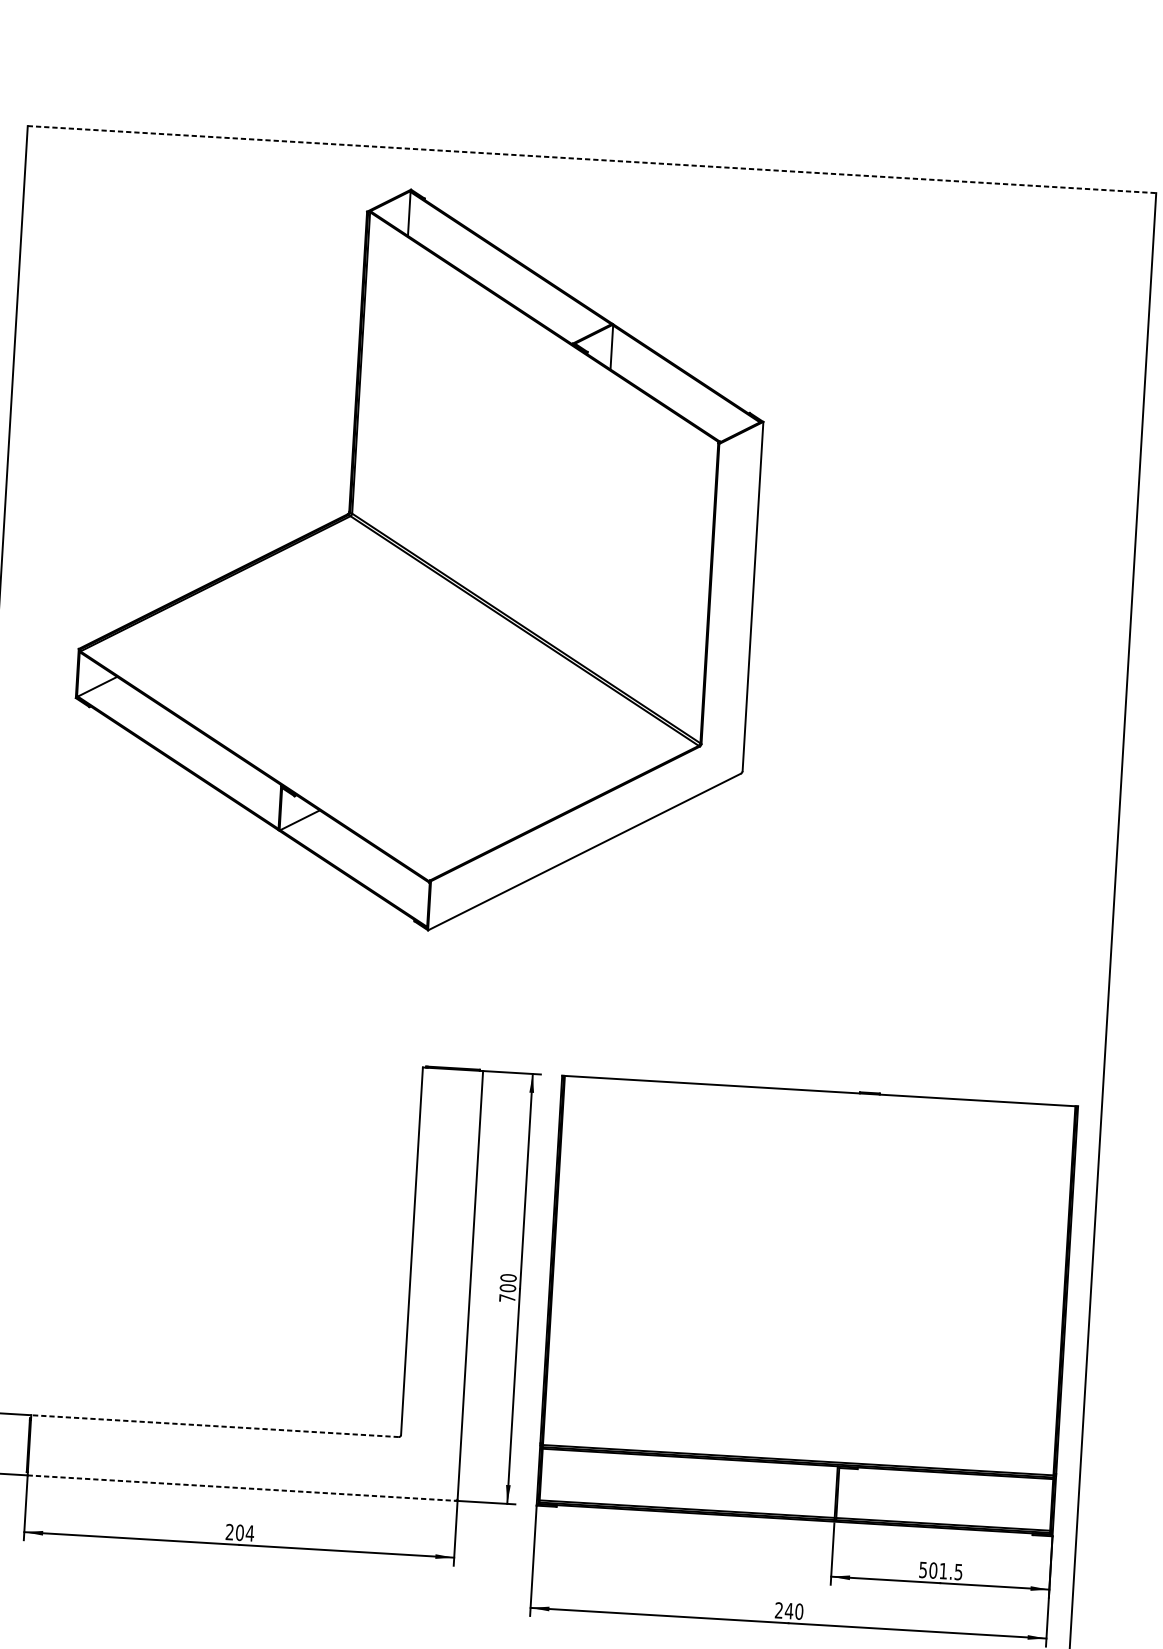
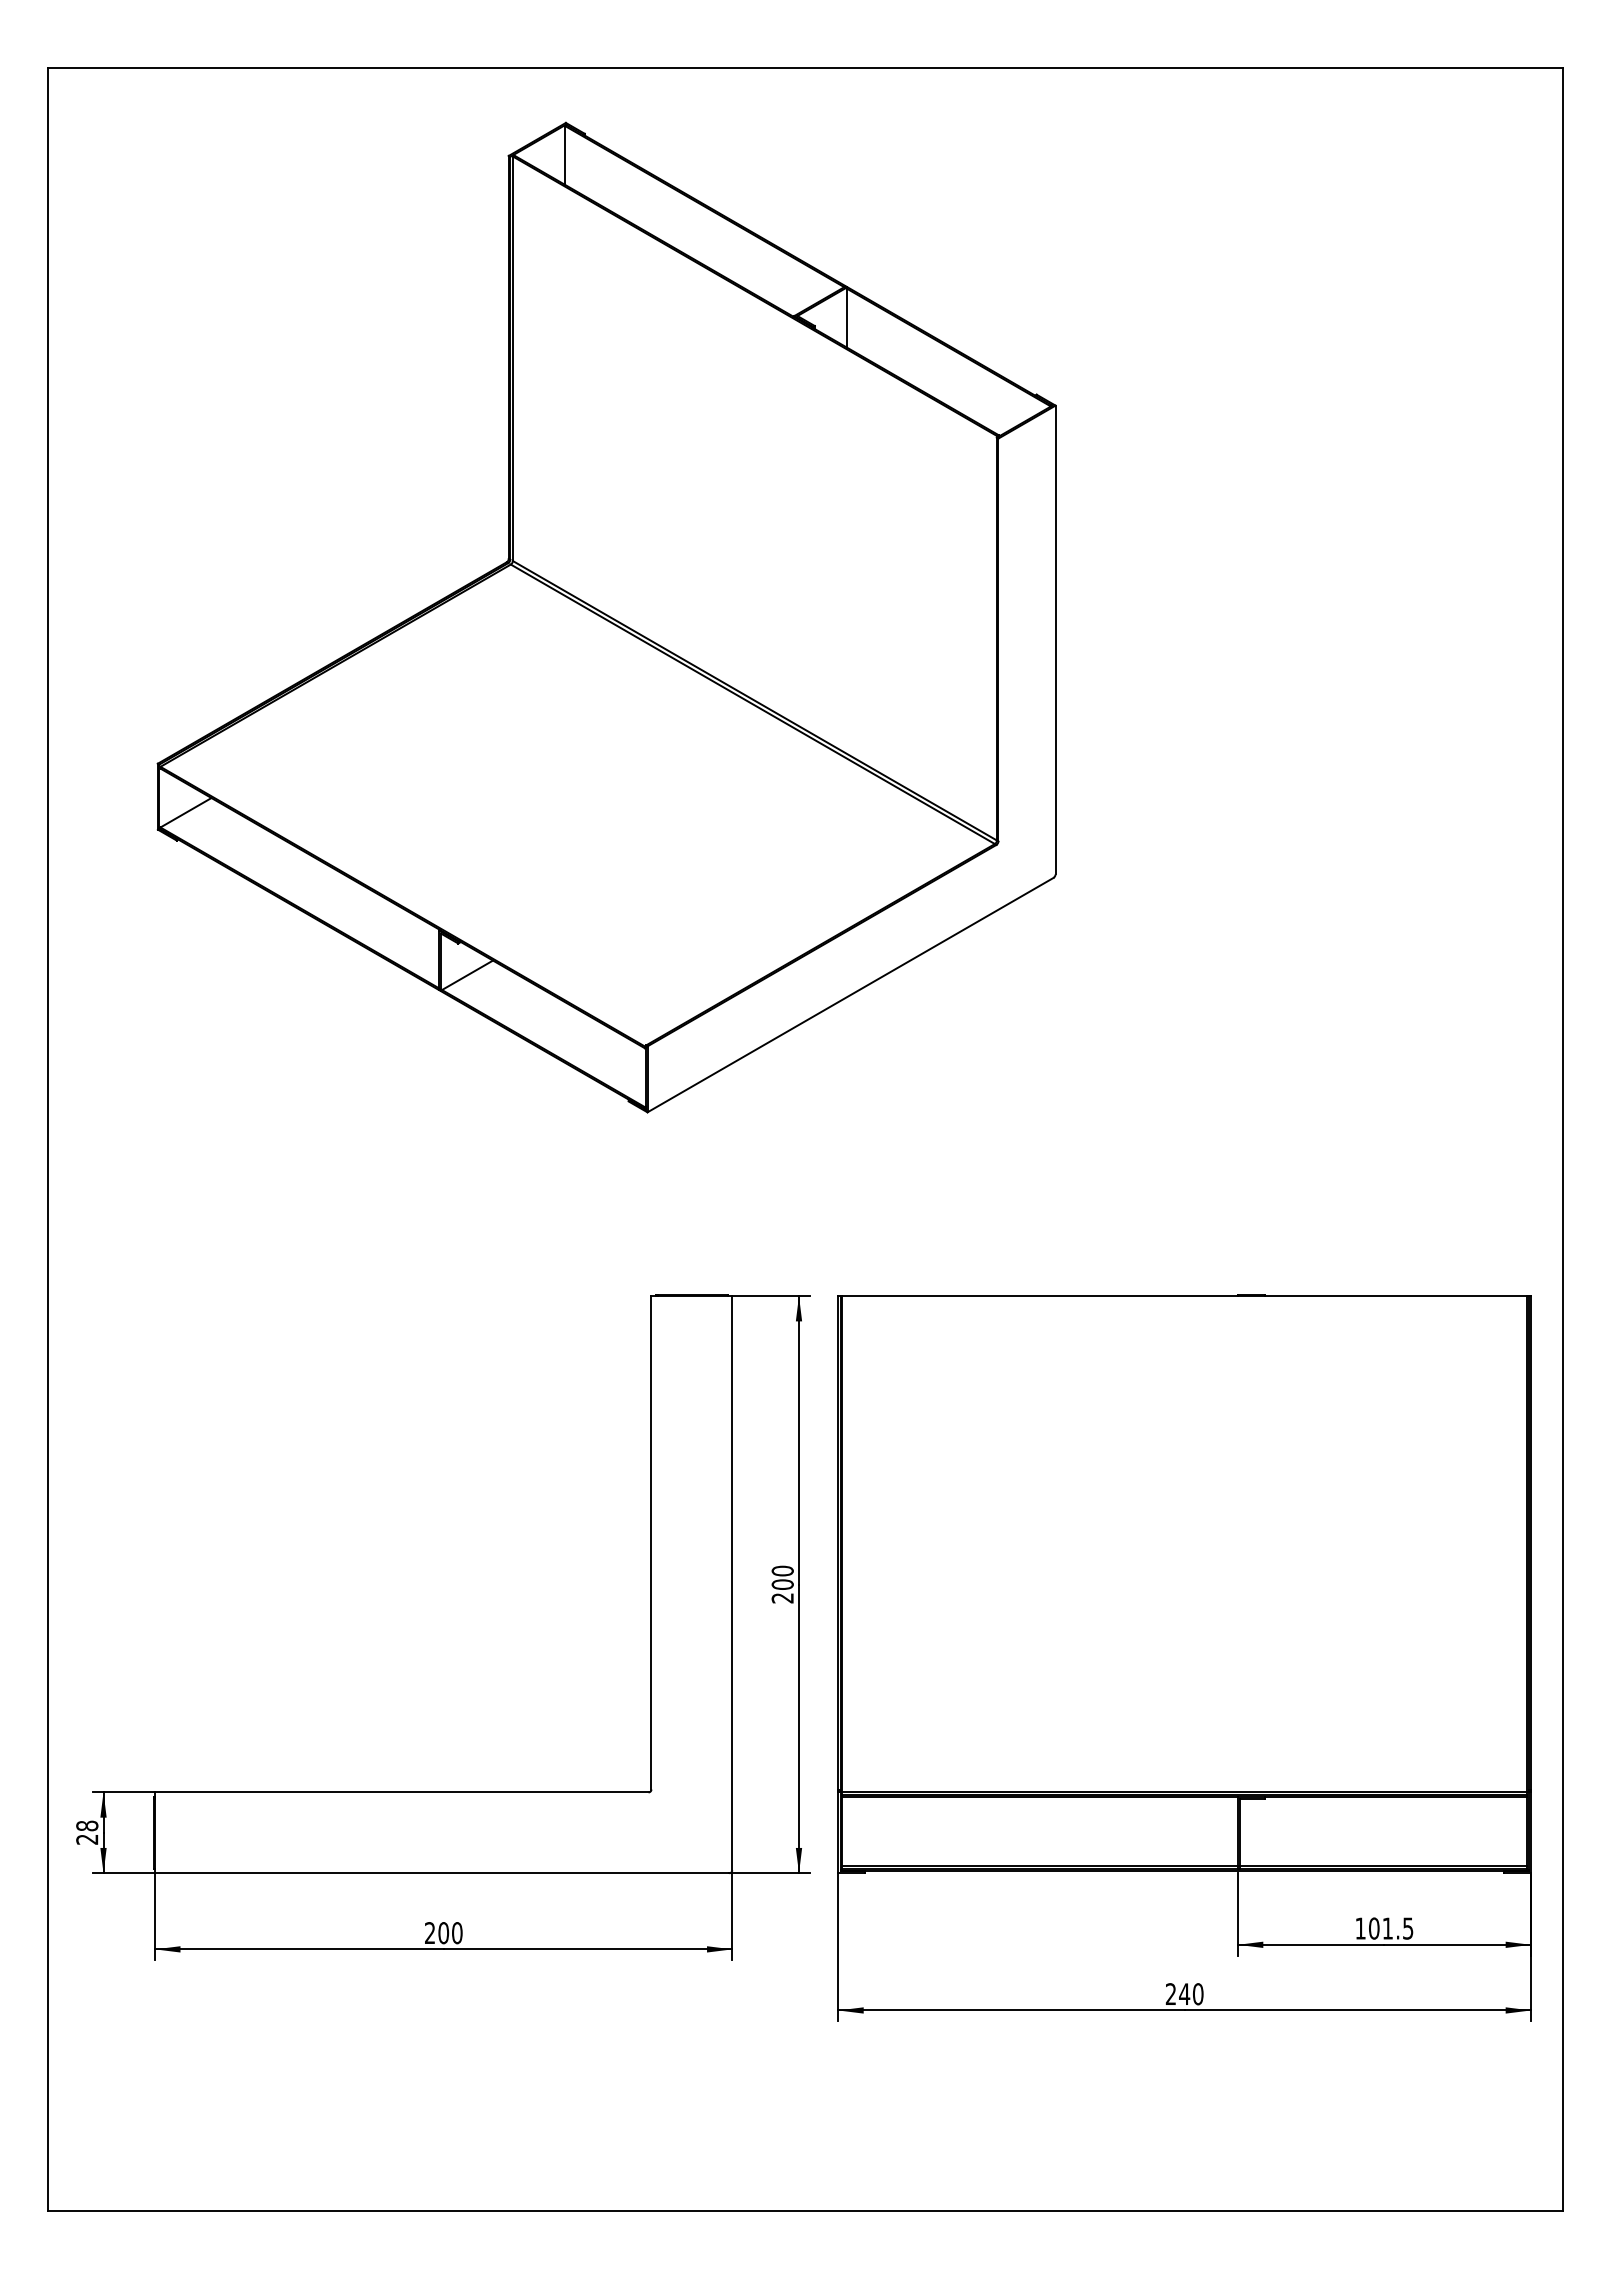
line: (592, 159) -> (805, 68), dashed -> solid
text: (507, 1298) -> (782, 1598), 700 -> 200
line: (214, 1426) -> (401, 1792), dashed -> solid
line: (241, 1488) -> (442, 1873), dashed -> solid
text: (249, 1533) -> (456, 1933), 204 -> 200
text: (923, 1569) -> (1360, 1928), 501.5 -> 101.5

